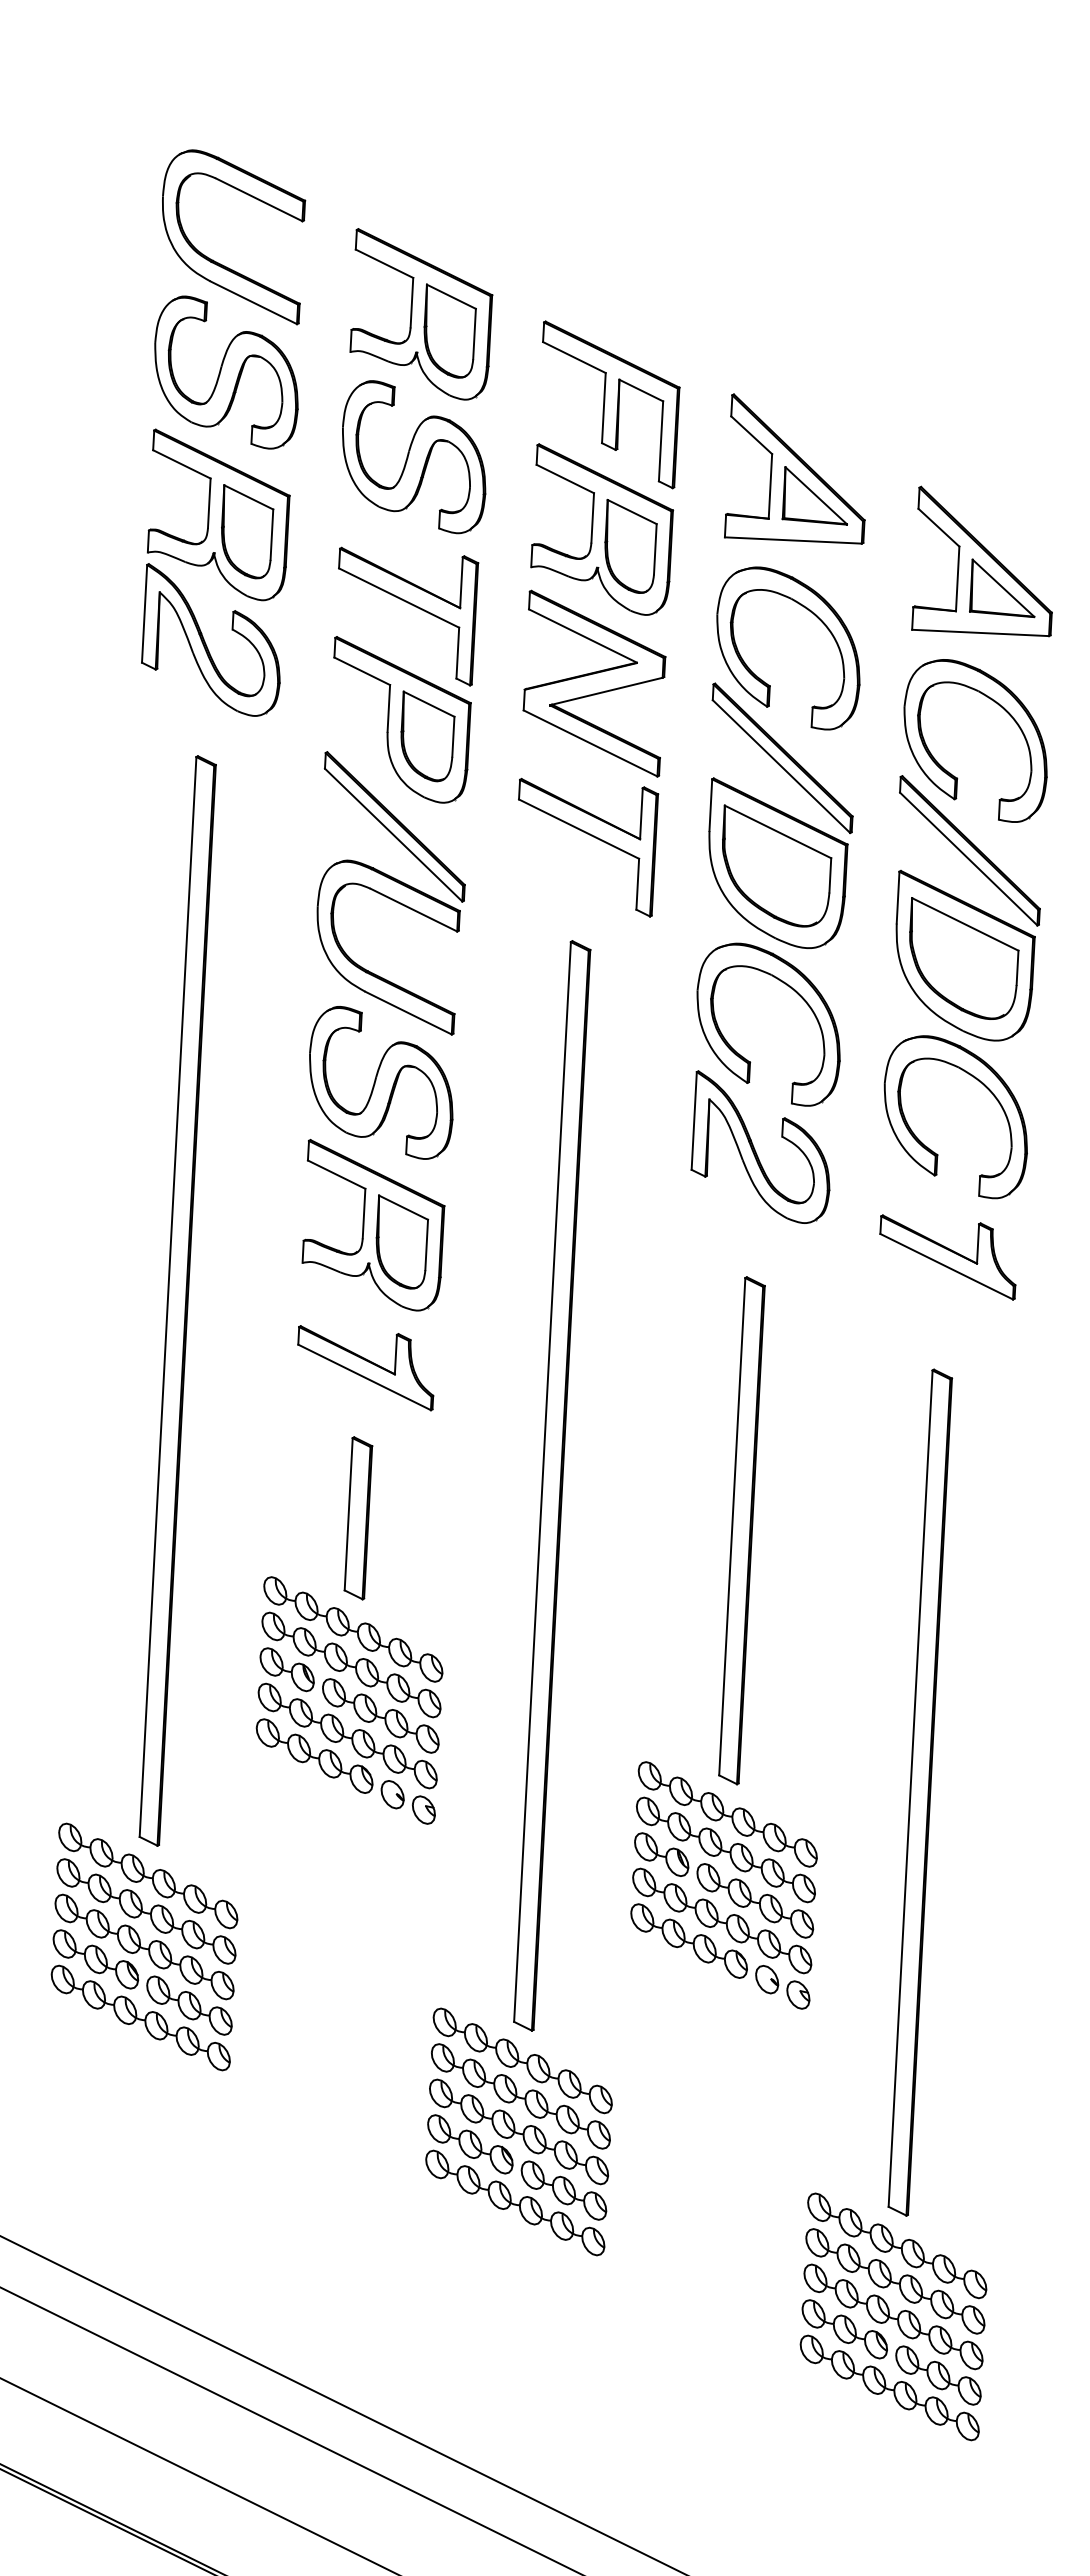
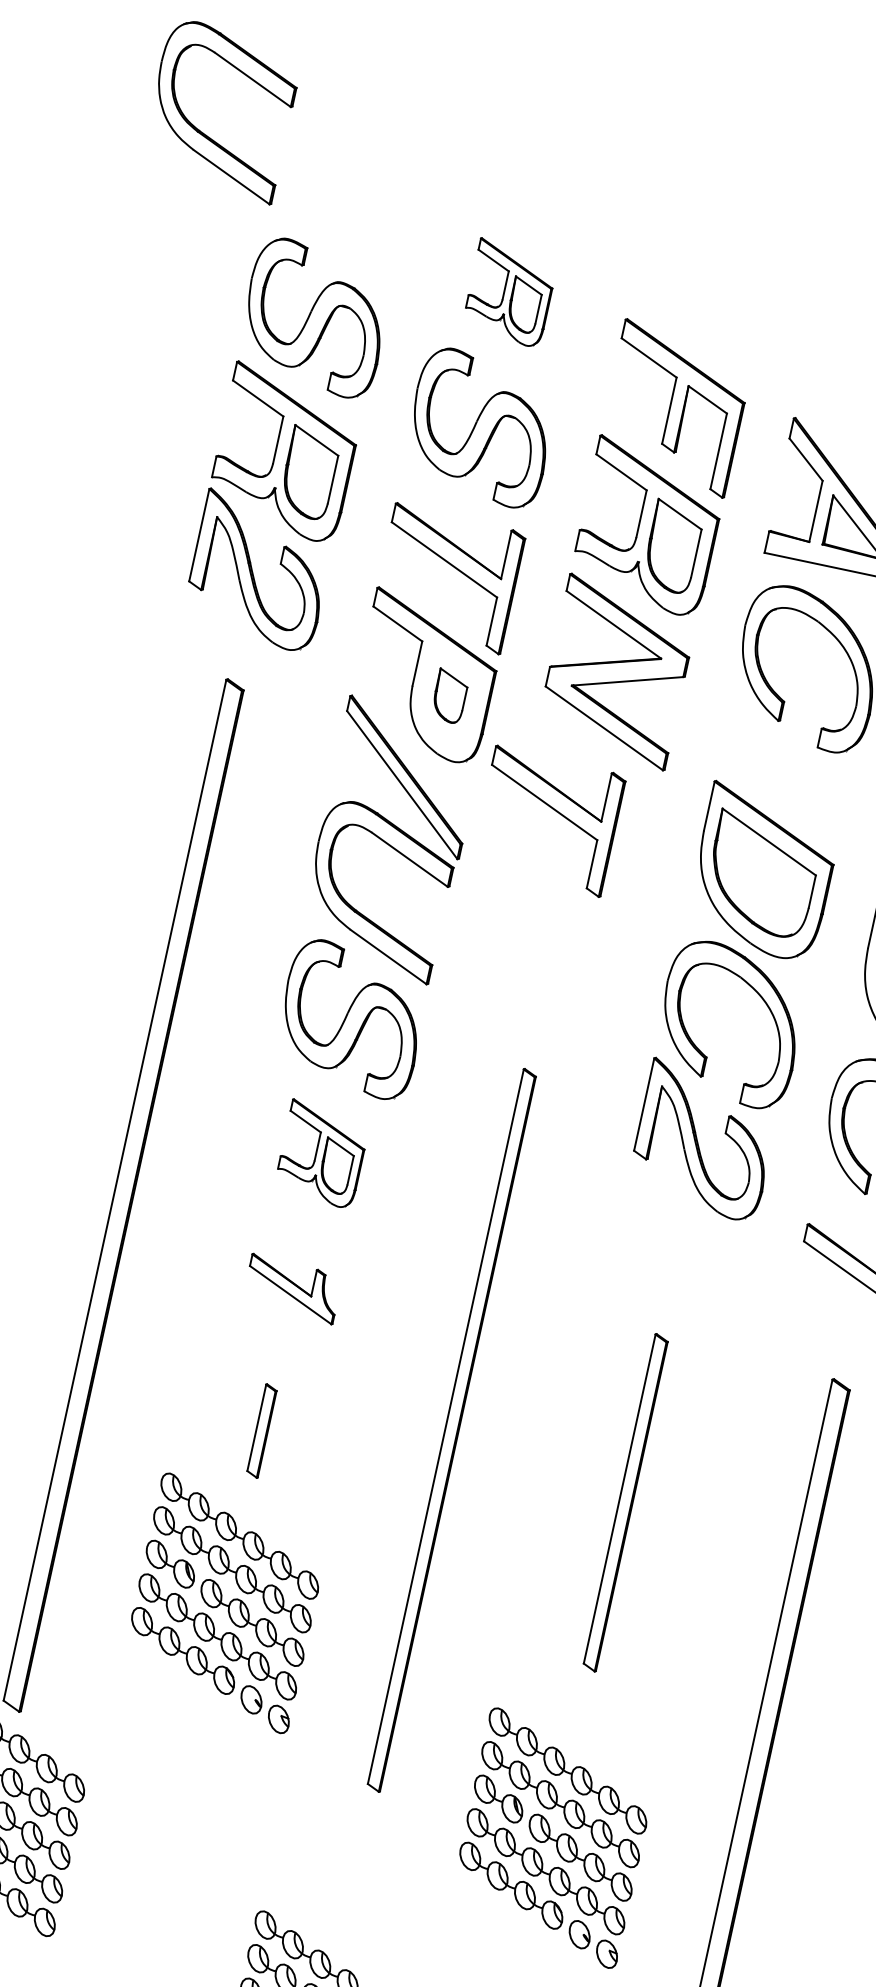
part: (220, 263) -> (206, 134), moved
part: (421, 314) -> (510, 293), size x0.6
part: (427, 736) -> (449, 696), size x0.6
part: (782, 758) -> (784, 772), removed
part: (593, 837) -> (557, 812), moved
part: (373, 1225) -> (322, 1154), size x0.6
part: (365, 1368) -> (292, 1289), size x0.7
part: (552, 1485) -> (452, 1430), size x0.7
part: (358, 1518) -> (262, 1431), size x0.6
part: (741, 1530) -> (625, 1502), size x0.7

